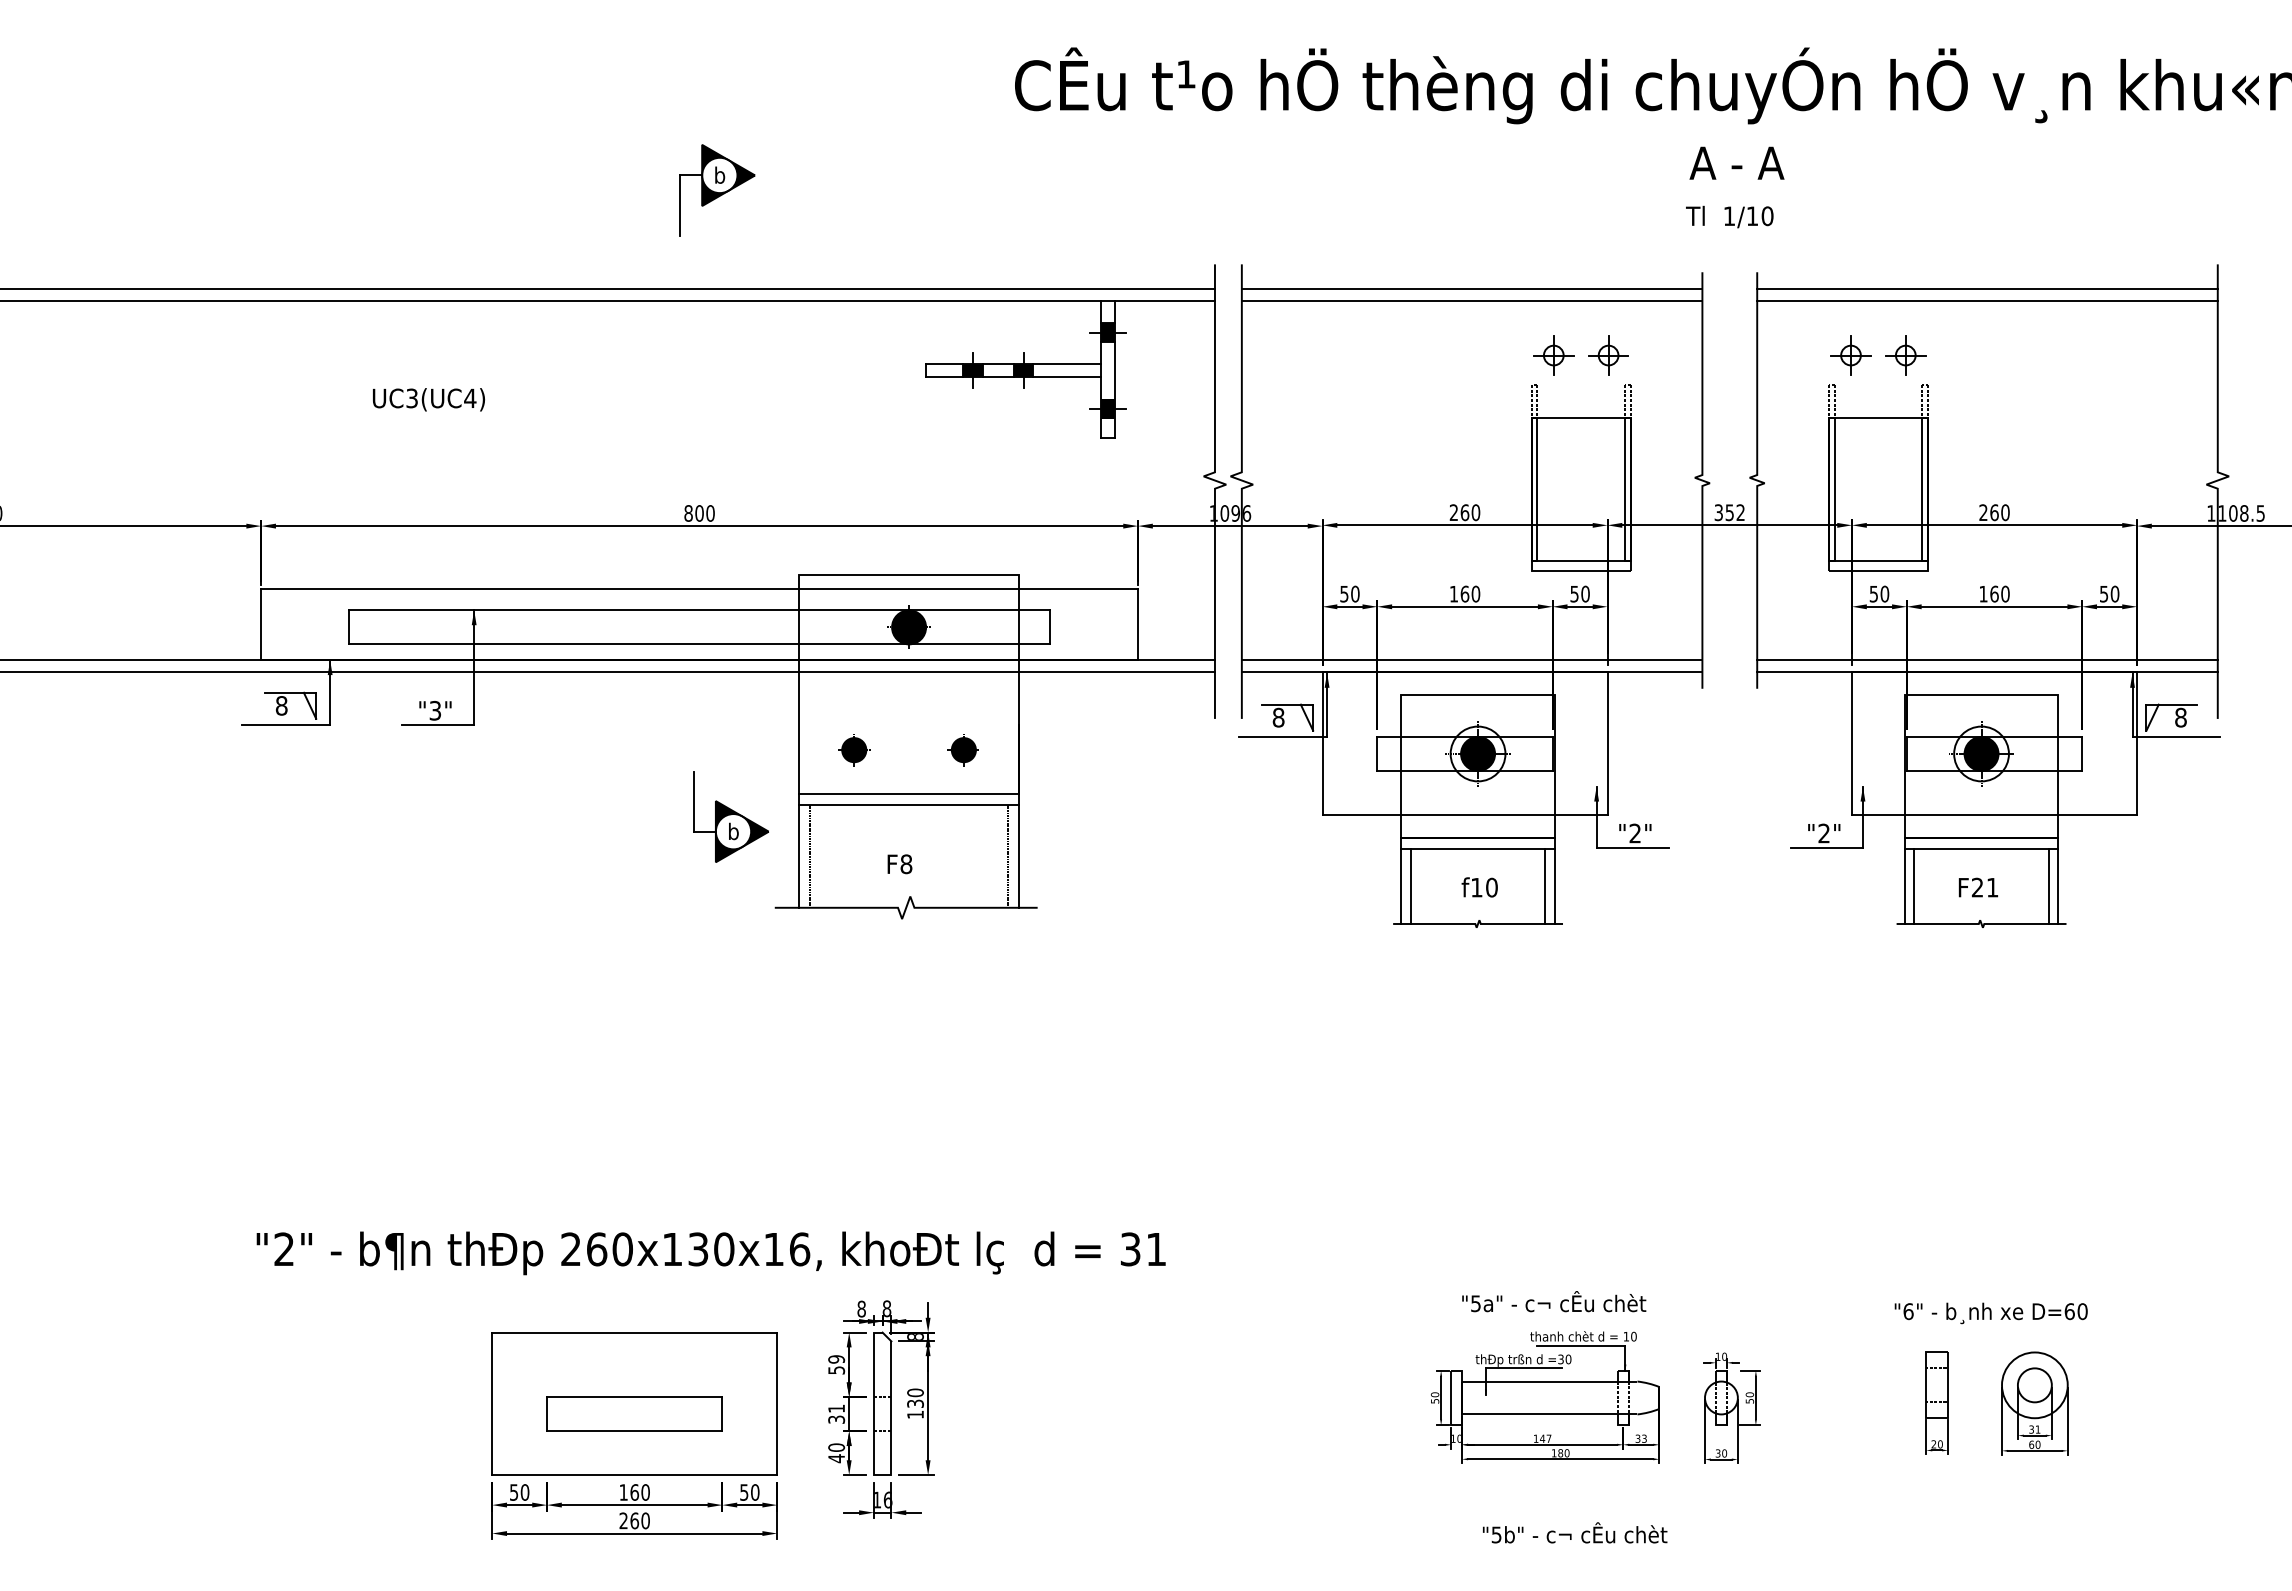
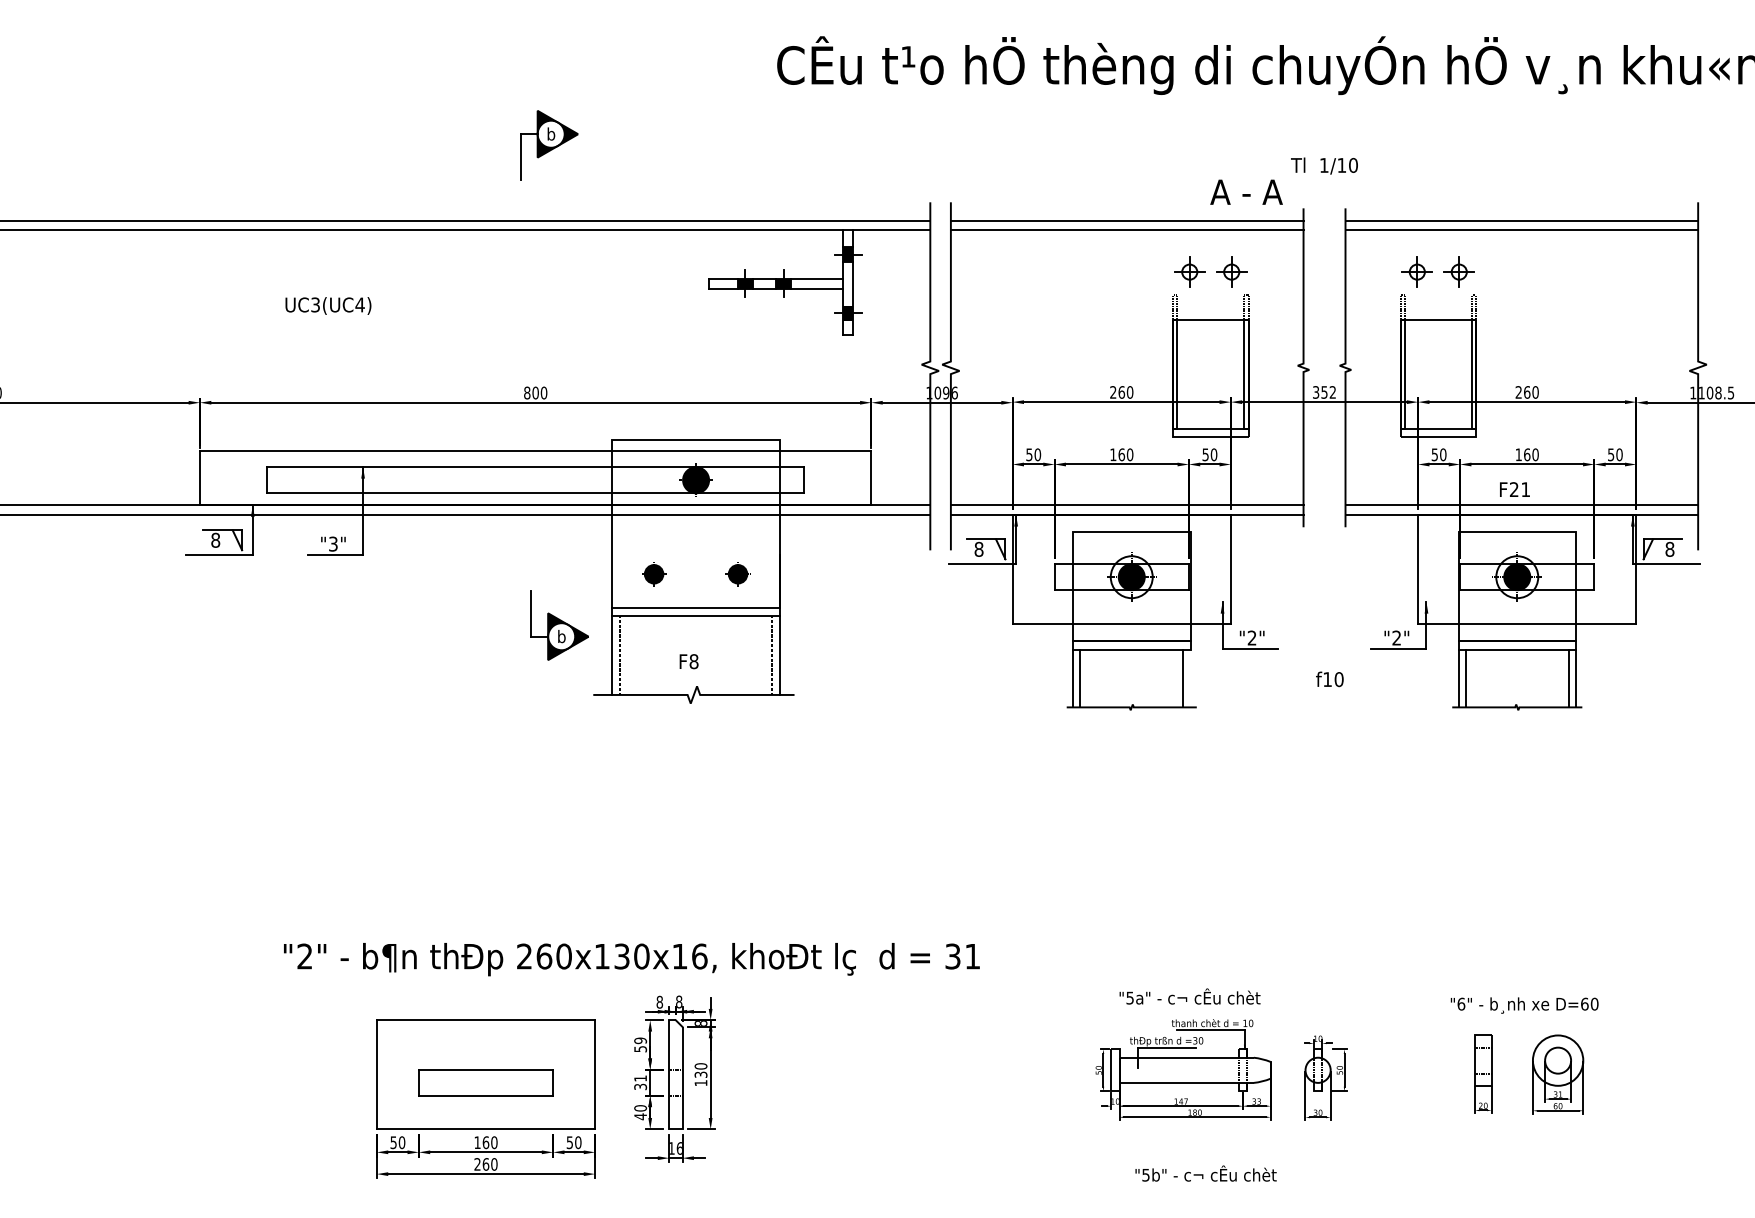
text: (1736, 162) -> (1246, 191), moved
line: (1554, 886) -> (1190, 678), removed
text: (1479, 887) -> (1329, 679), moved
text: (1977, 887) -> (1514, 489), moved
text: (710, 1253) -> (631, 959), moved

